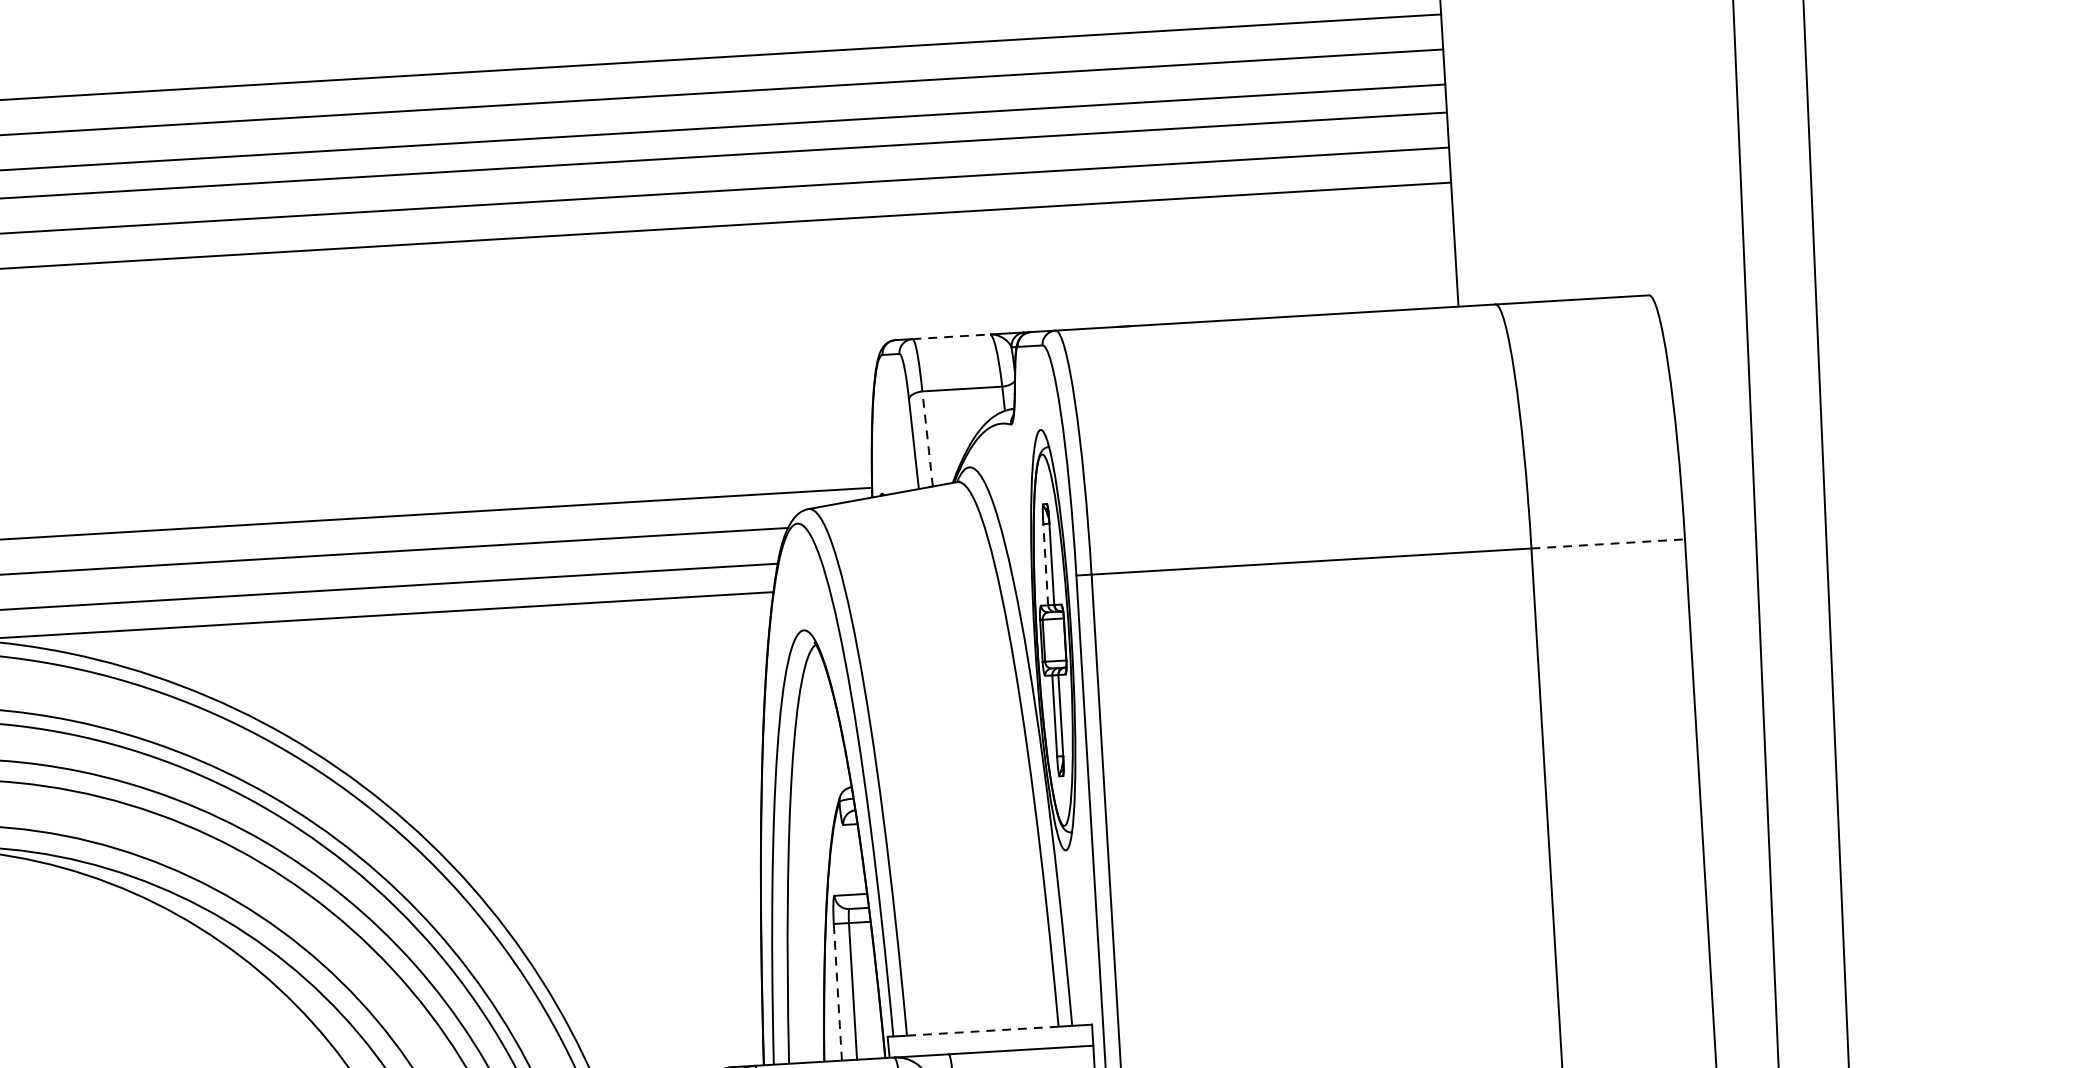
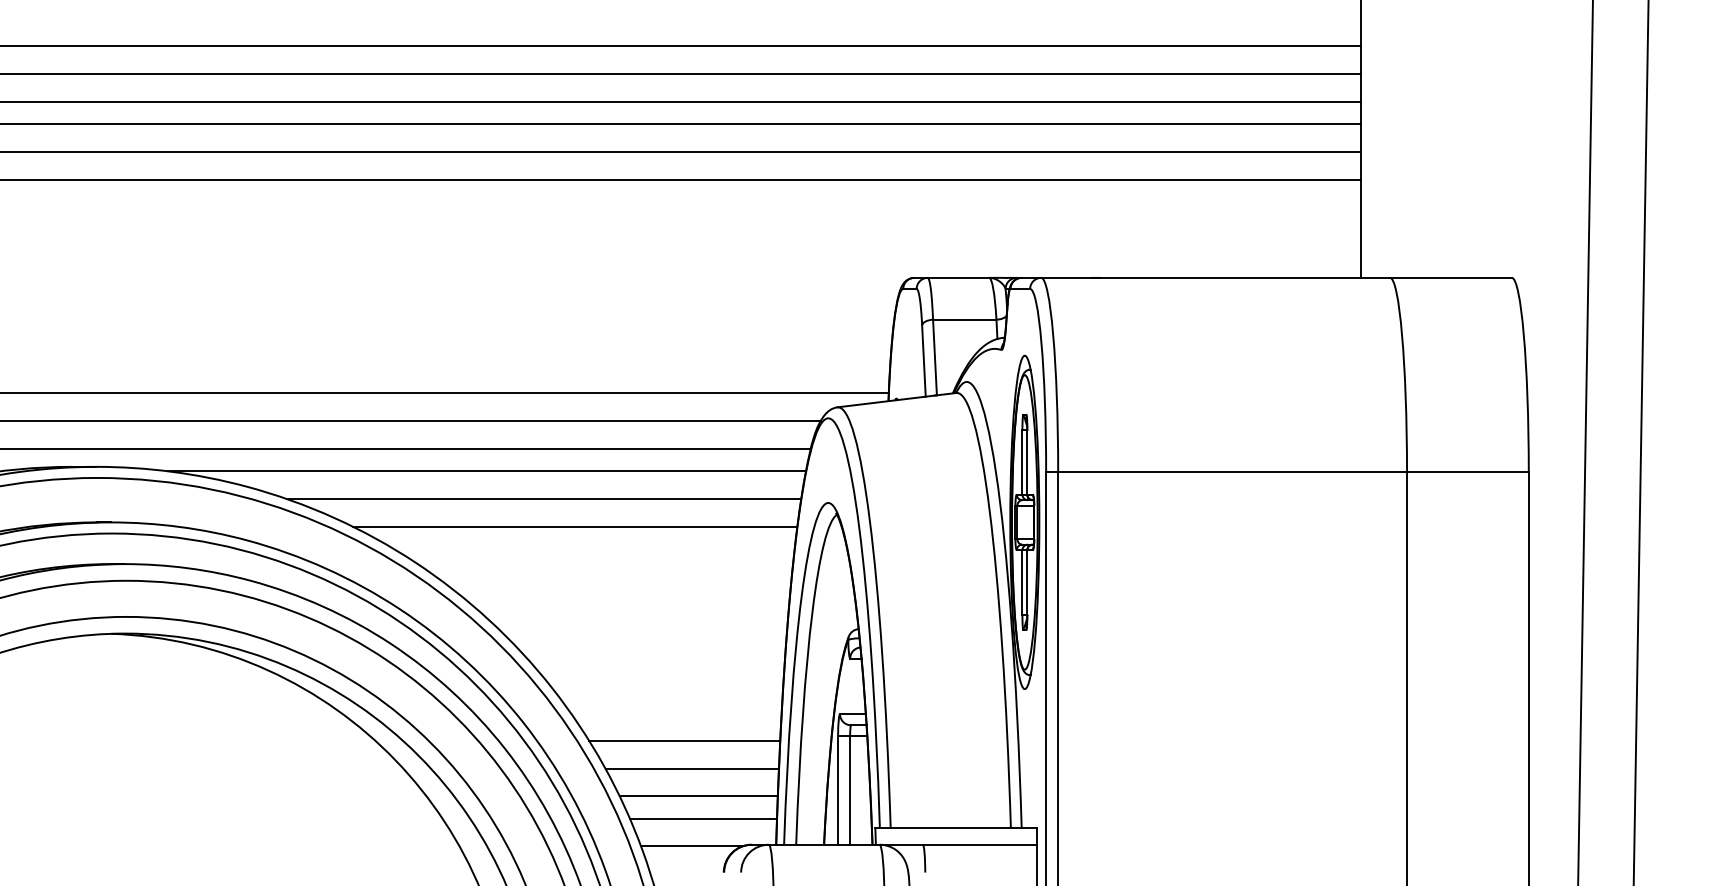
line: (951, 336) -> (958, 277), dashed -> solid
line: (926, 438) -> (934, 357), dashed -> solid
line: (1607, 544) -> (1467, 472), dashed -> solid
line: (1045, 563) -> (1022, 461), dashed -> solid
line: (444, 647) -> (543, 499), added
line: (486, 678) -> (575, 526), added
line: (640, 940) -> (684, 740), added
line: (651, 975) -> (691, 768), added
line: (838, 992) -> (838, 790), dashed -> solid
line: (662, 1010) -> (698, 796), added
line: (982, 1031) -> (950, 828), dashed -> solid
line: (670, 1037) -> (703, 818), added

